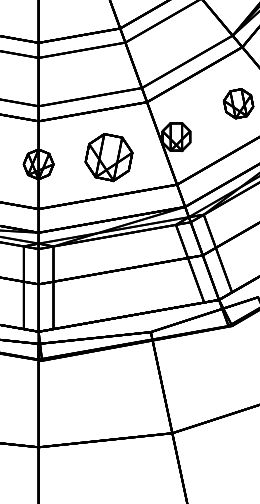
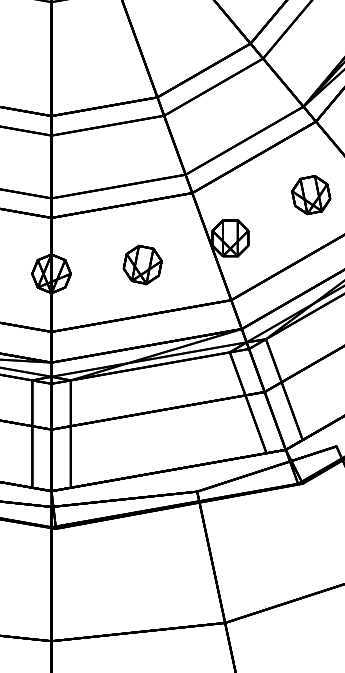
part: (108, 157) -> (142, 264), size x0.62

